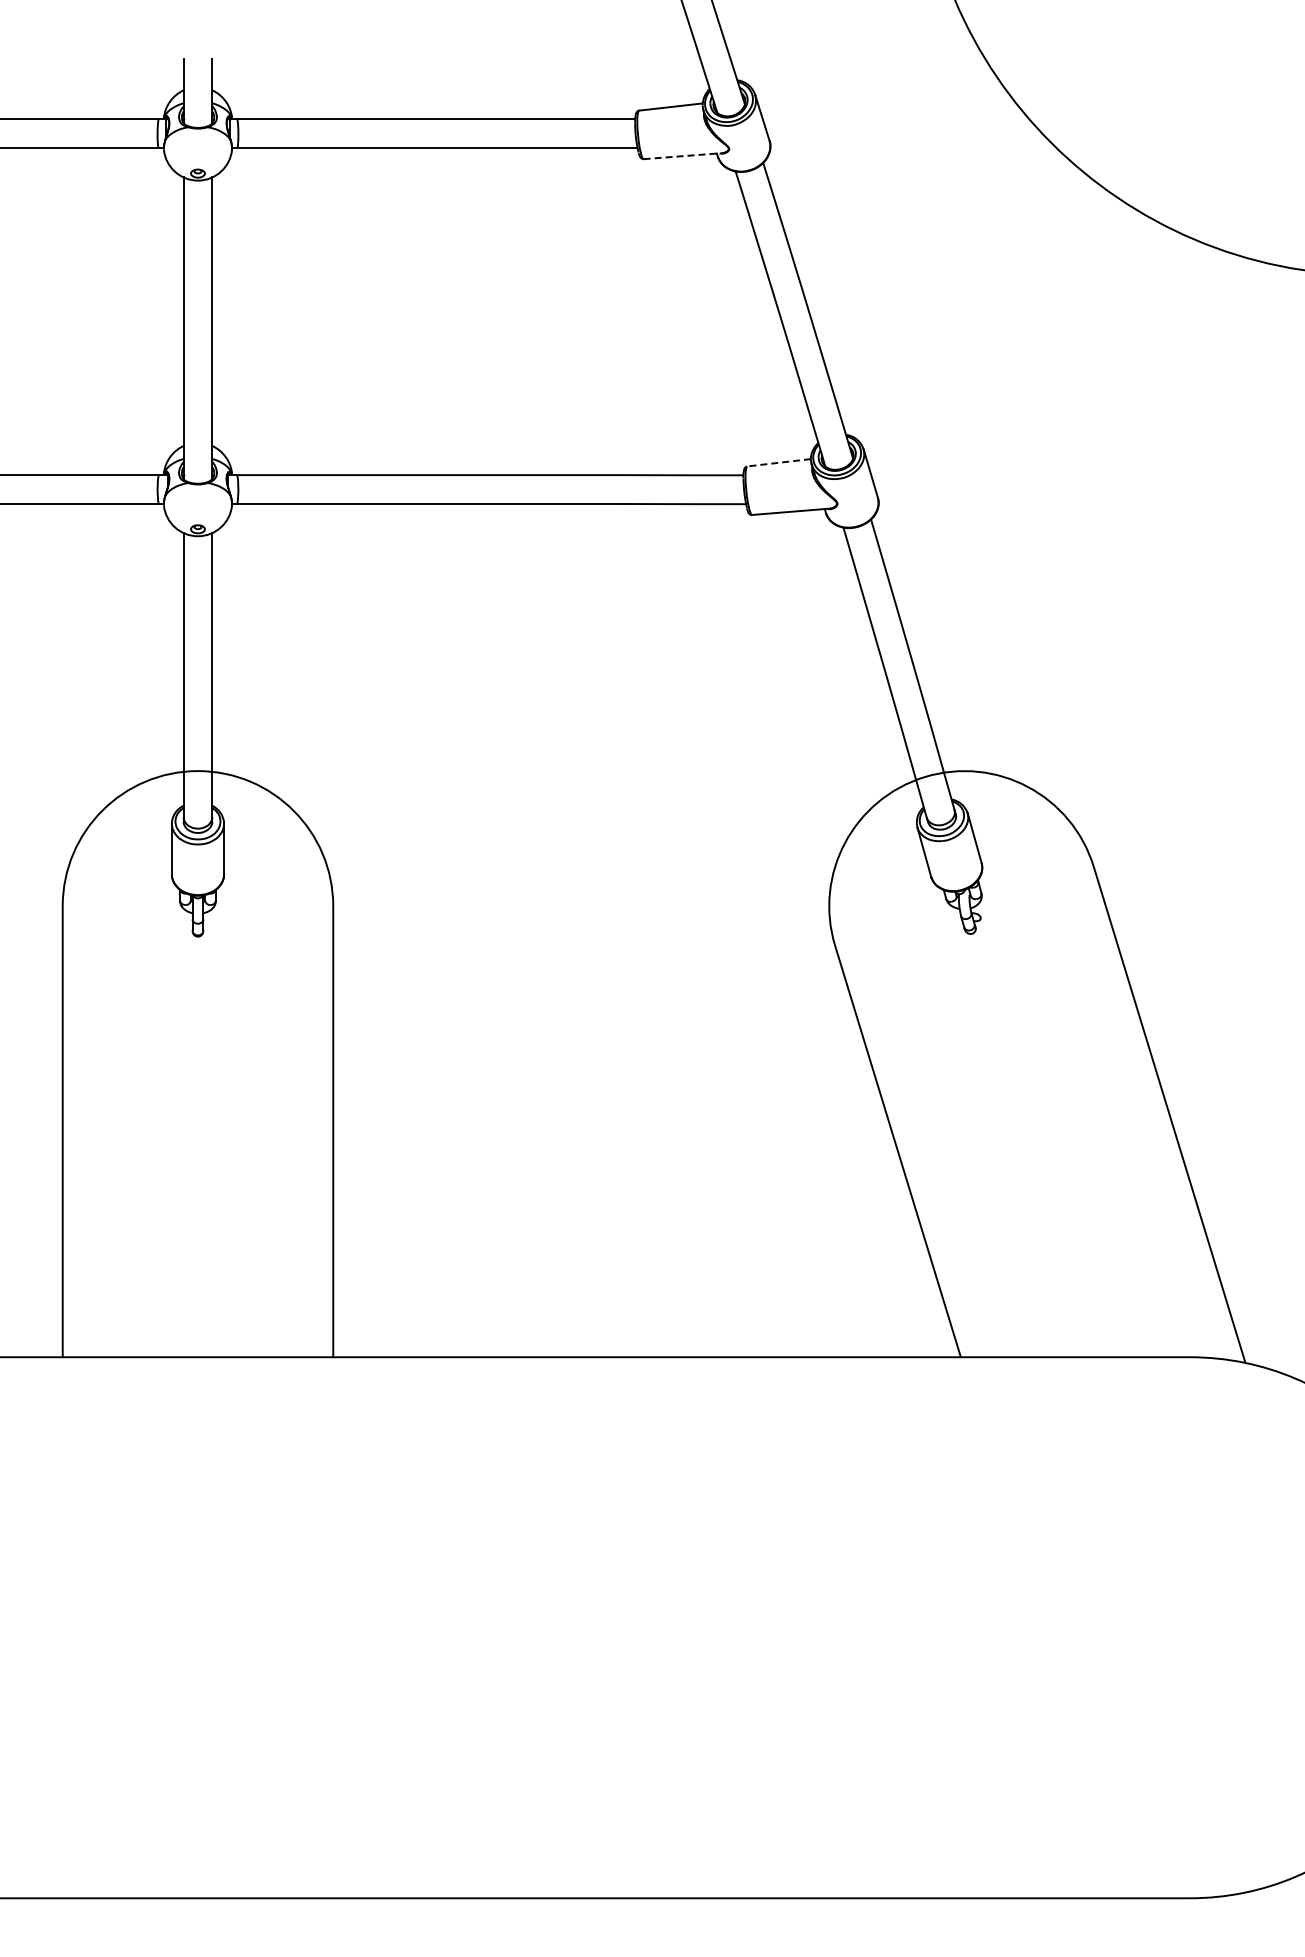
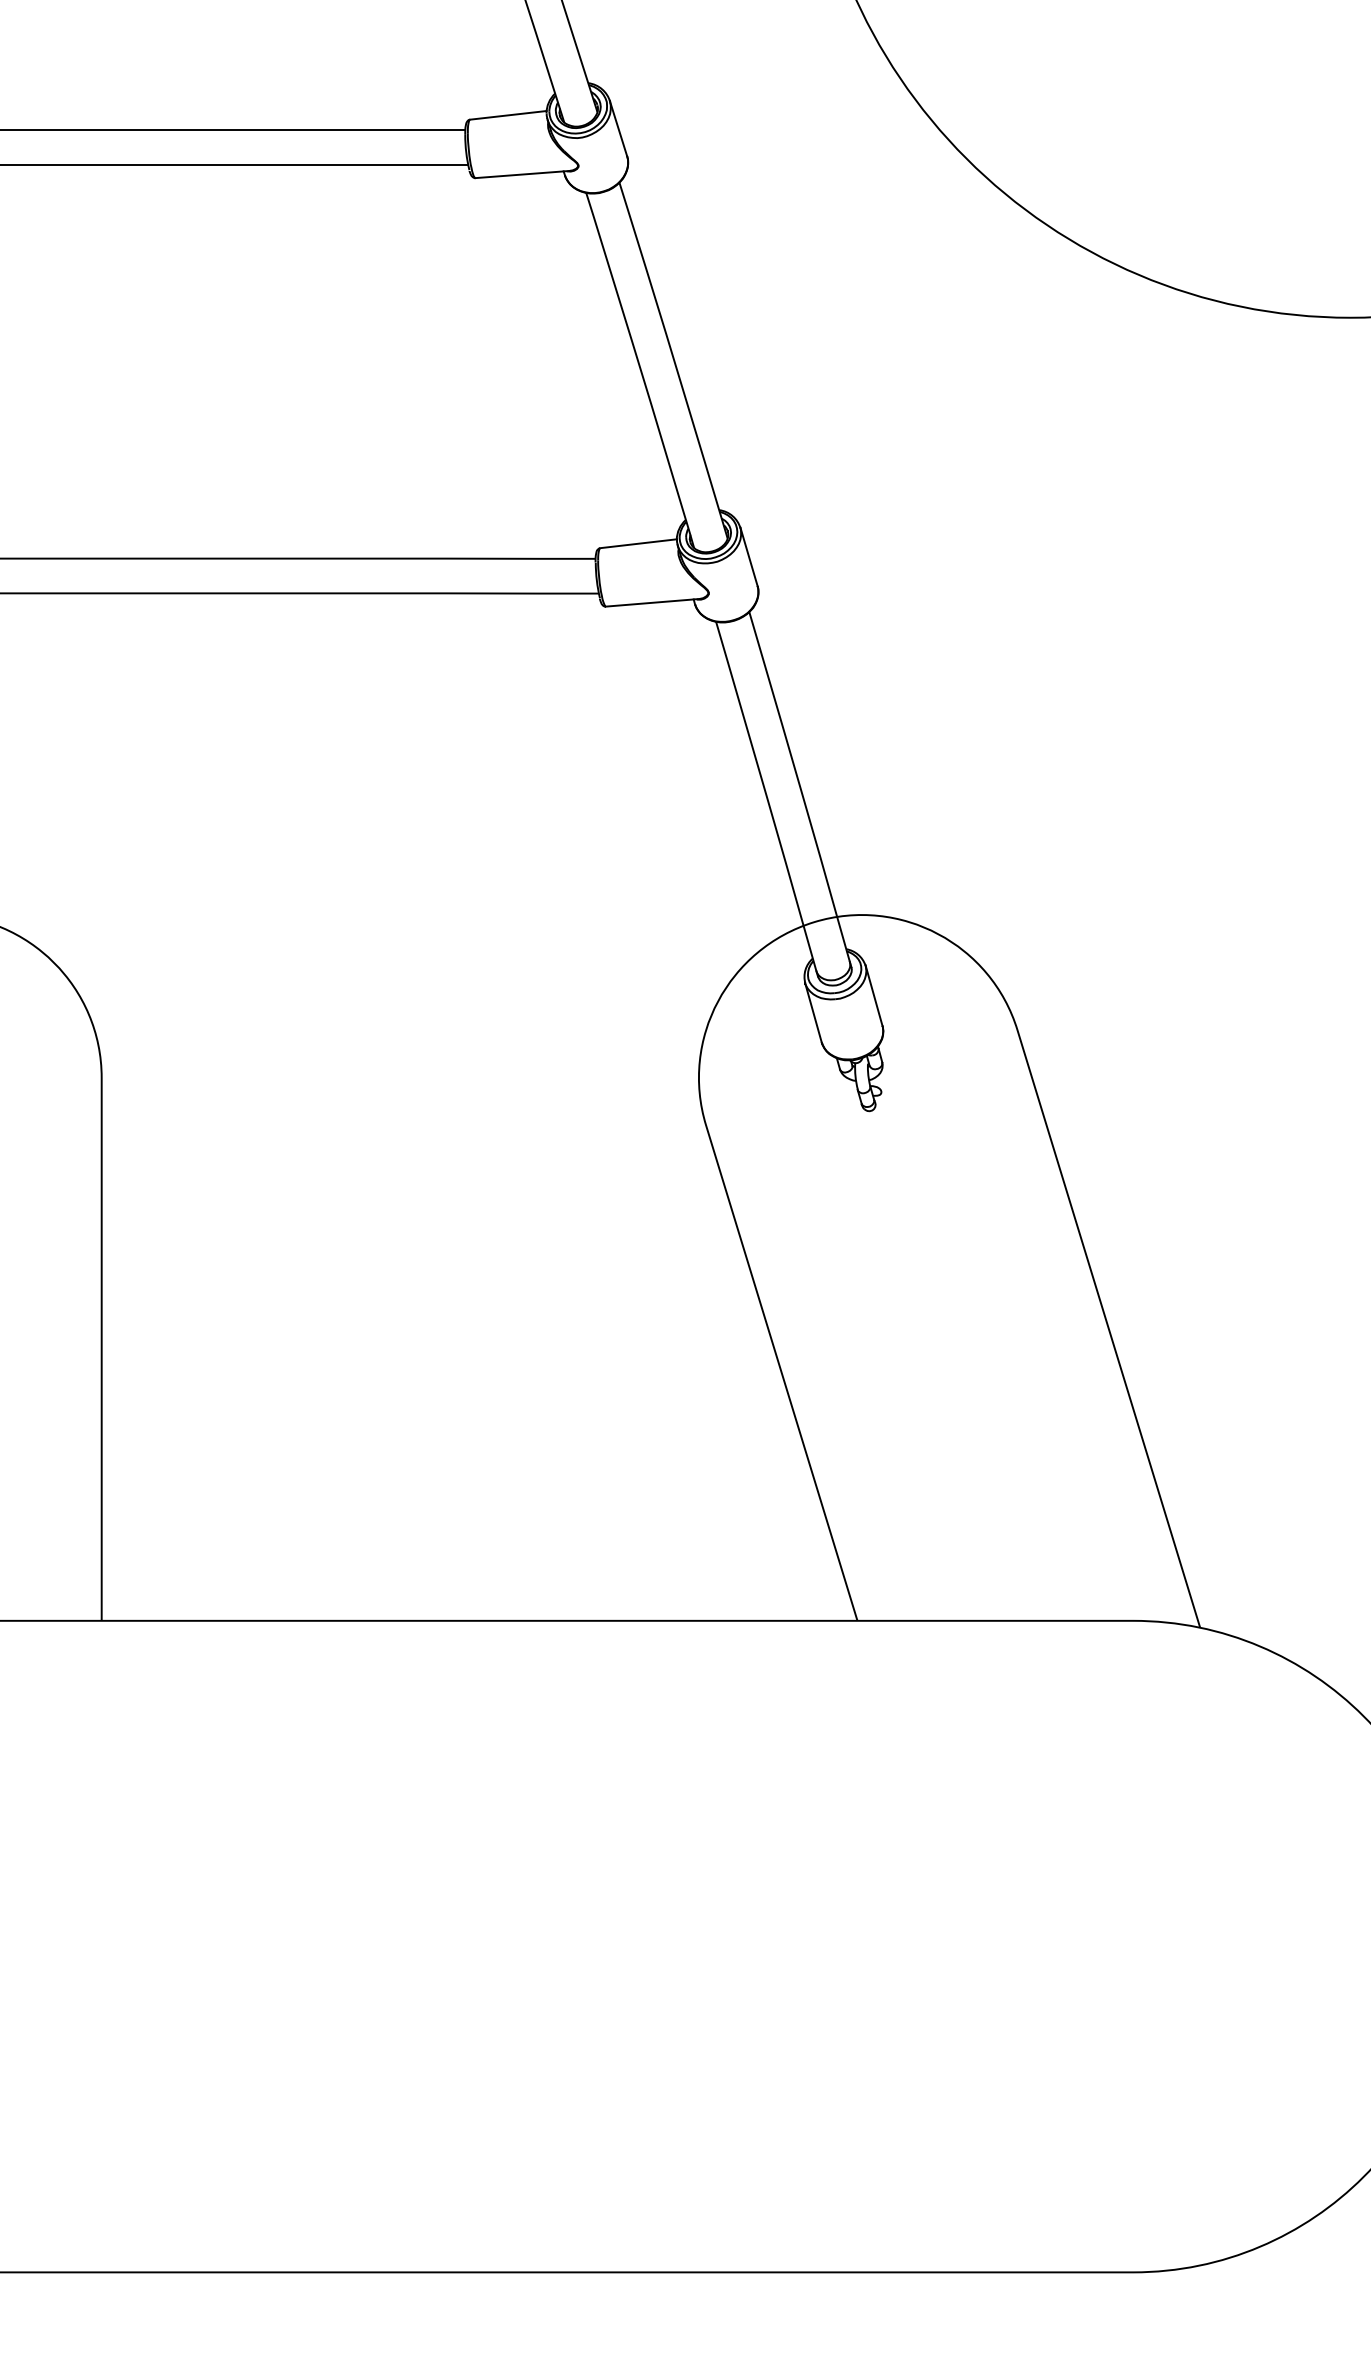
line: (683, 156) -> (523, 174), dashed -> solid
line: (778, 462) -> (637, 543), dashed -> solid

